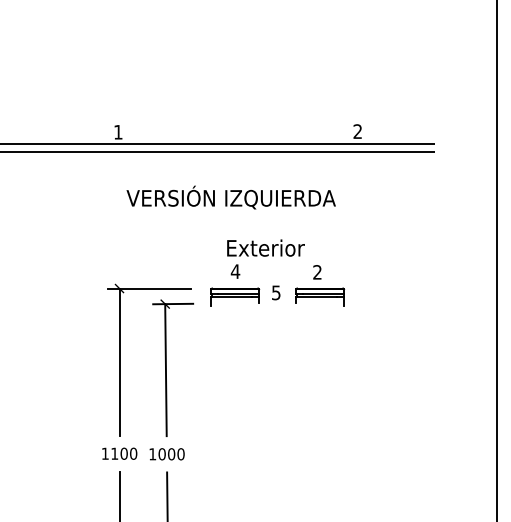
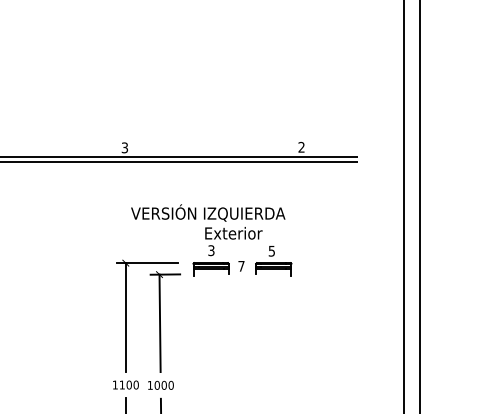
text: (117, 131) -> (124, 147), 1 -> 3
text: (231, 196) -> (208, 212), moved
text: (235, 271) -> (211, 250), 4 -> 3
text: (316, 271) -> (271, 250), 2 -> 5
text: (276, 293) -> (241, 266), 5 -> 7

